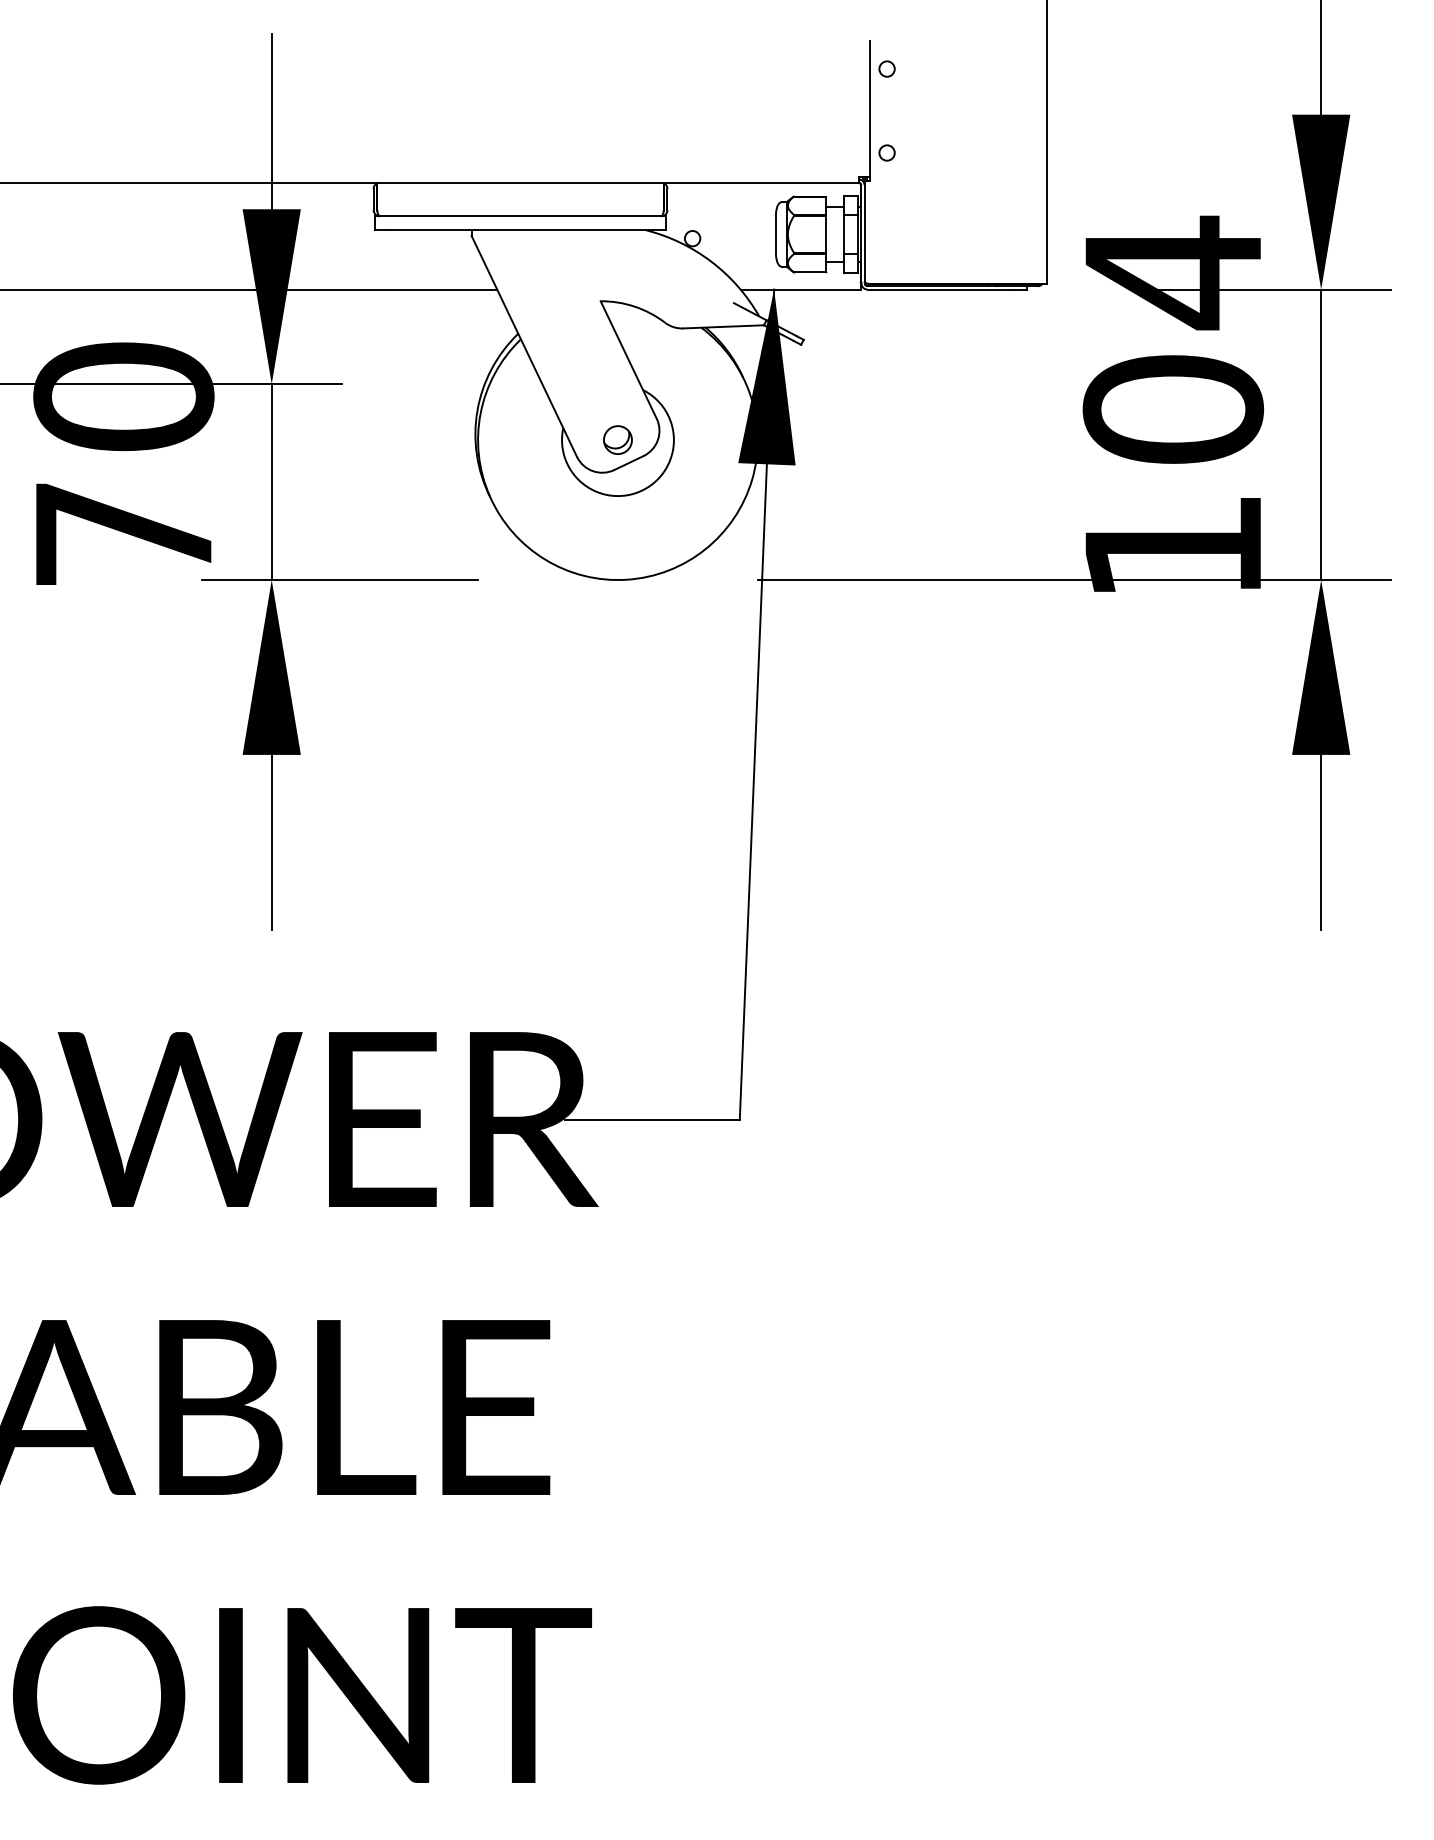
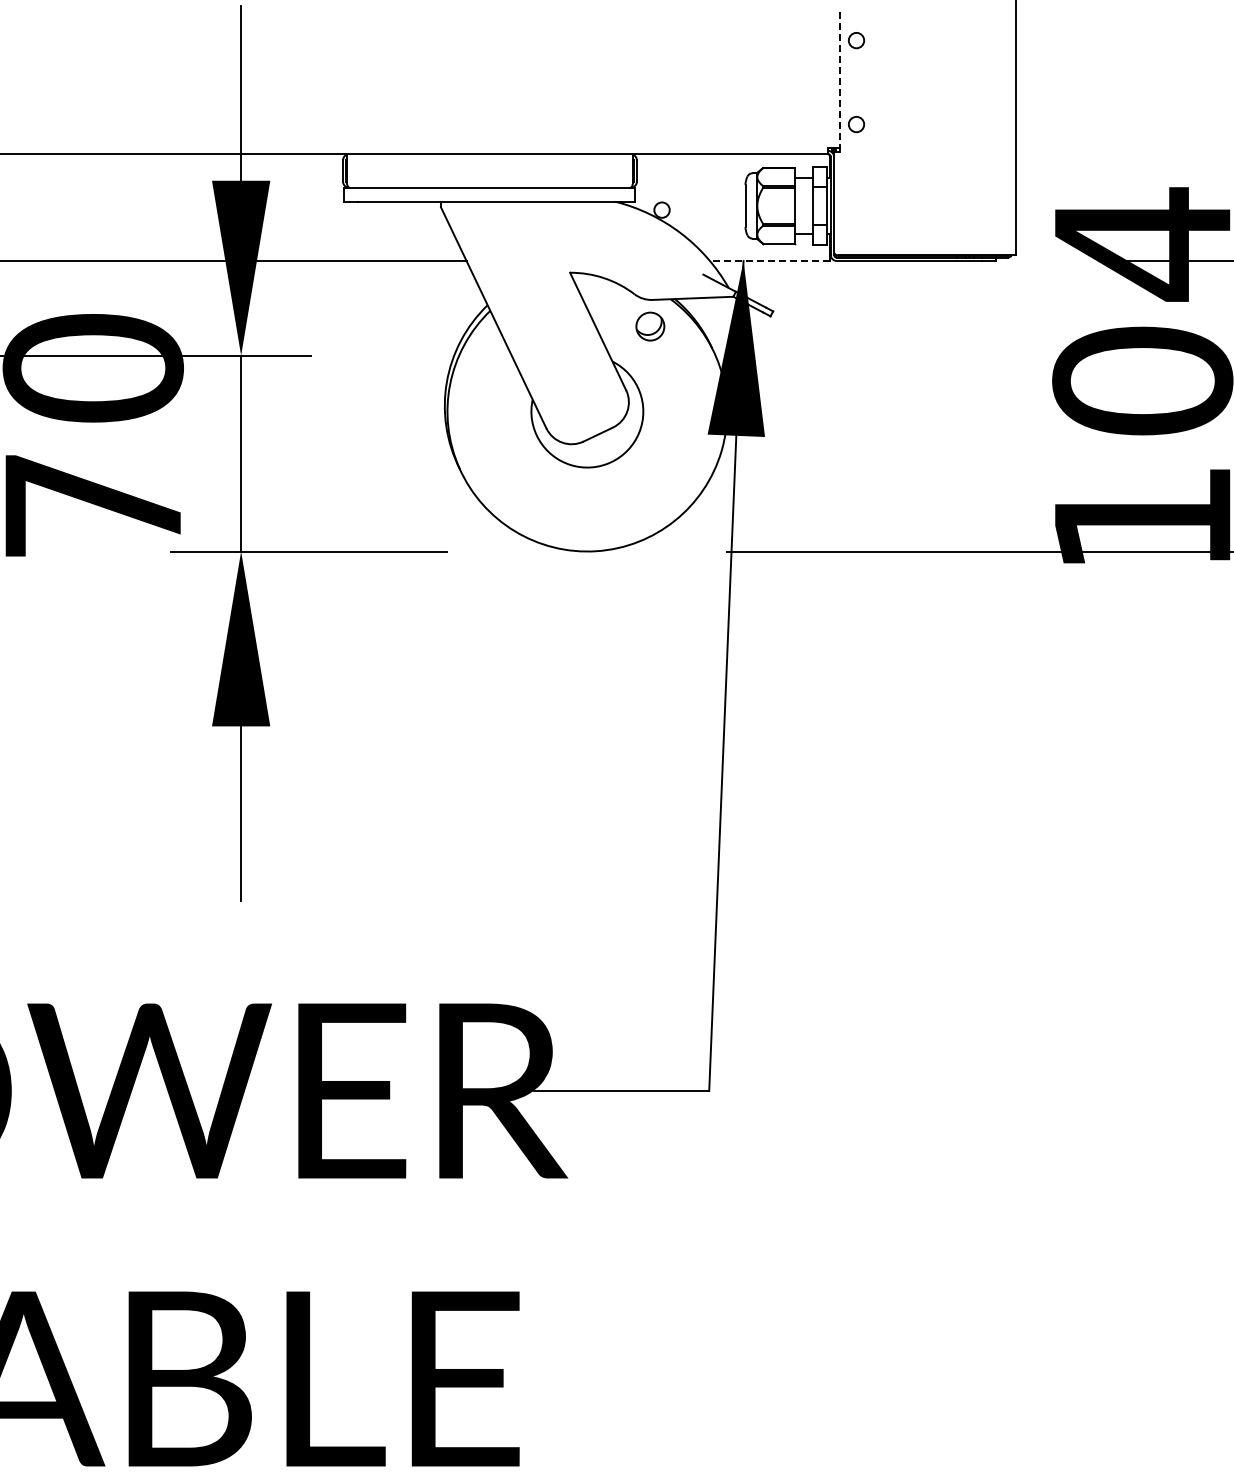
line: (870, 110) -> (839, 82), solid -> dashed
line: (800, 289) -> (769, 261), solid -> dashed
part: (617, 439) -> (649, 326), moved

